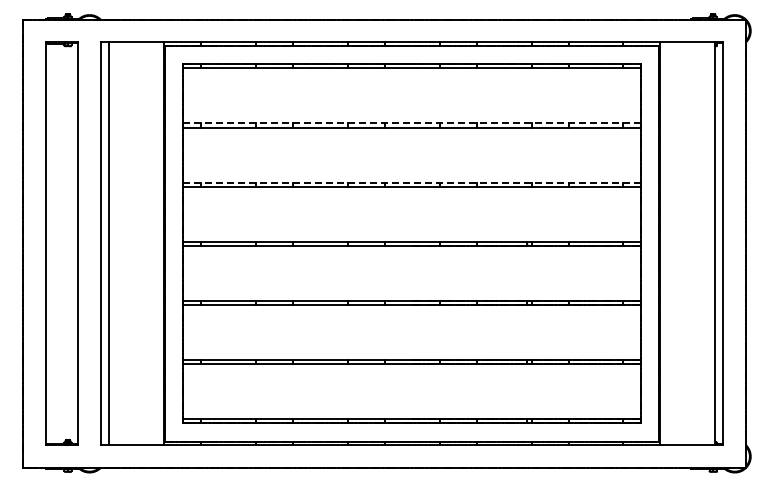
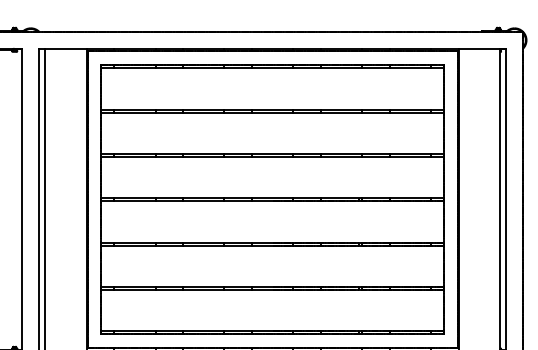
line: (412, 123) -> (272, 109), dashed -> solid
line: (412, 182) -> (272, 153), dashed -> solid

